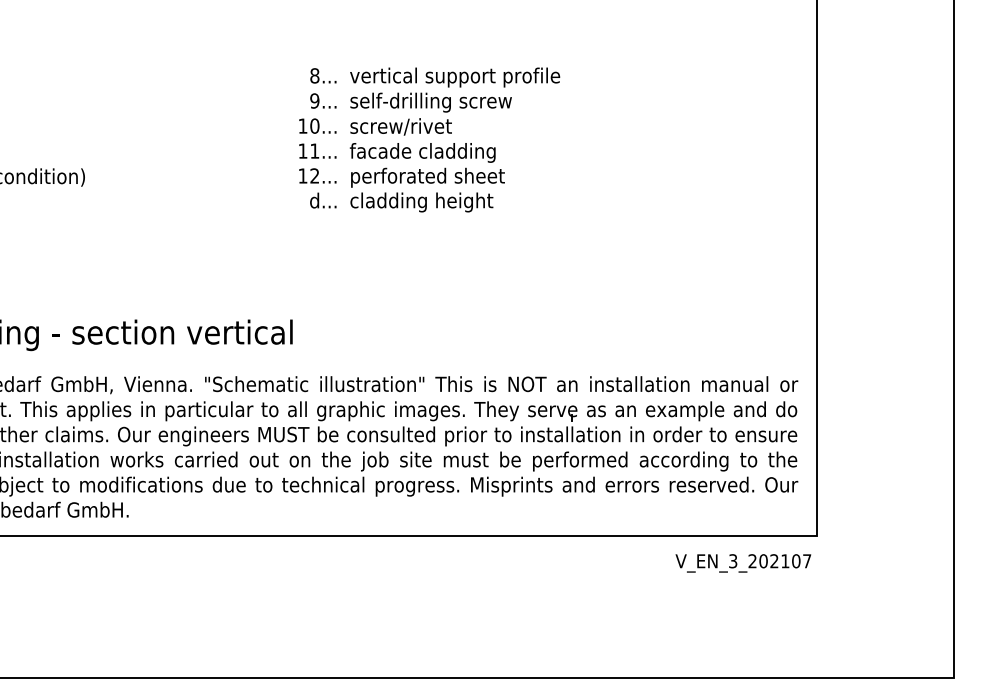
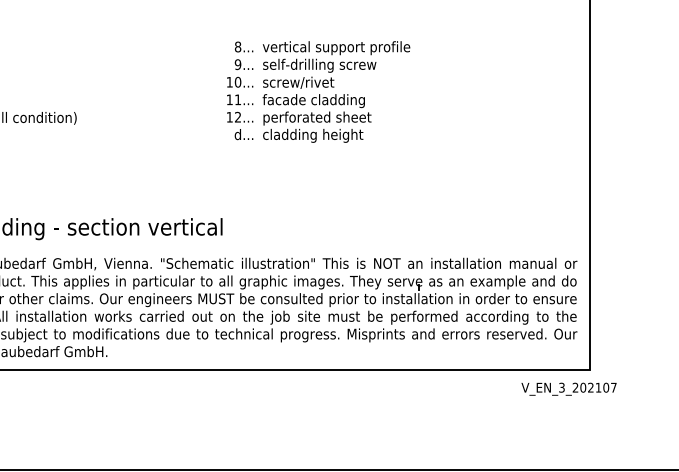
text: (743, 563) -> (569, 389), moved

